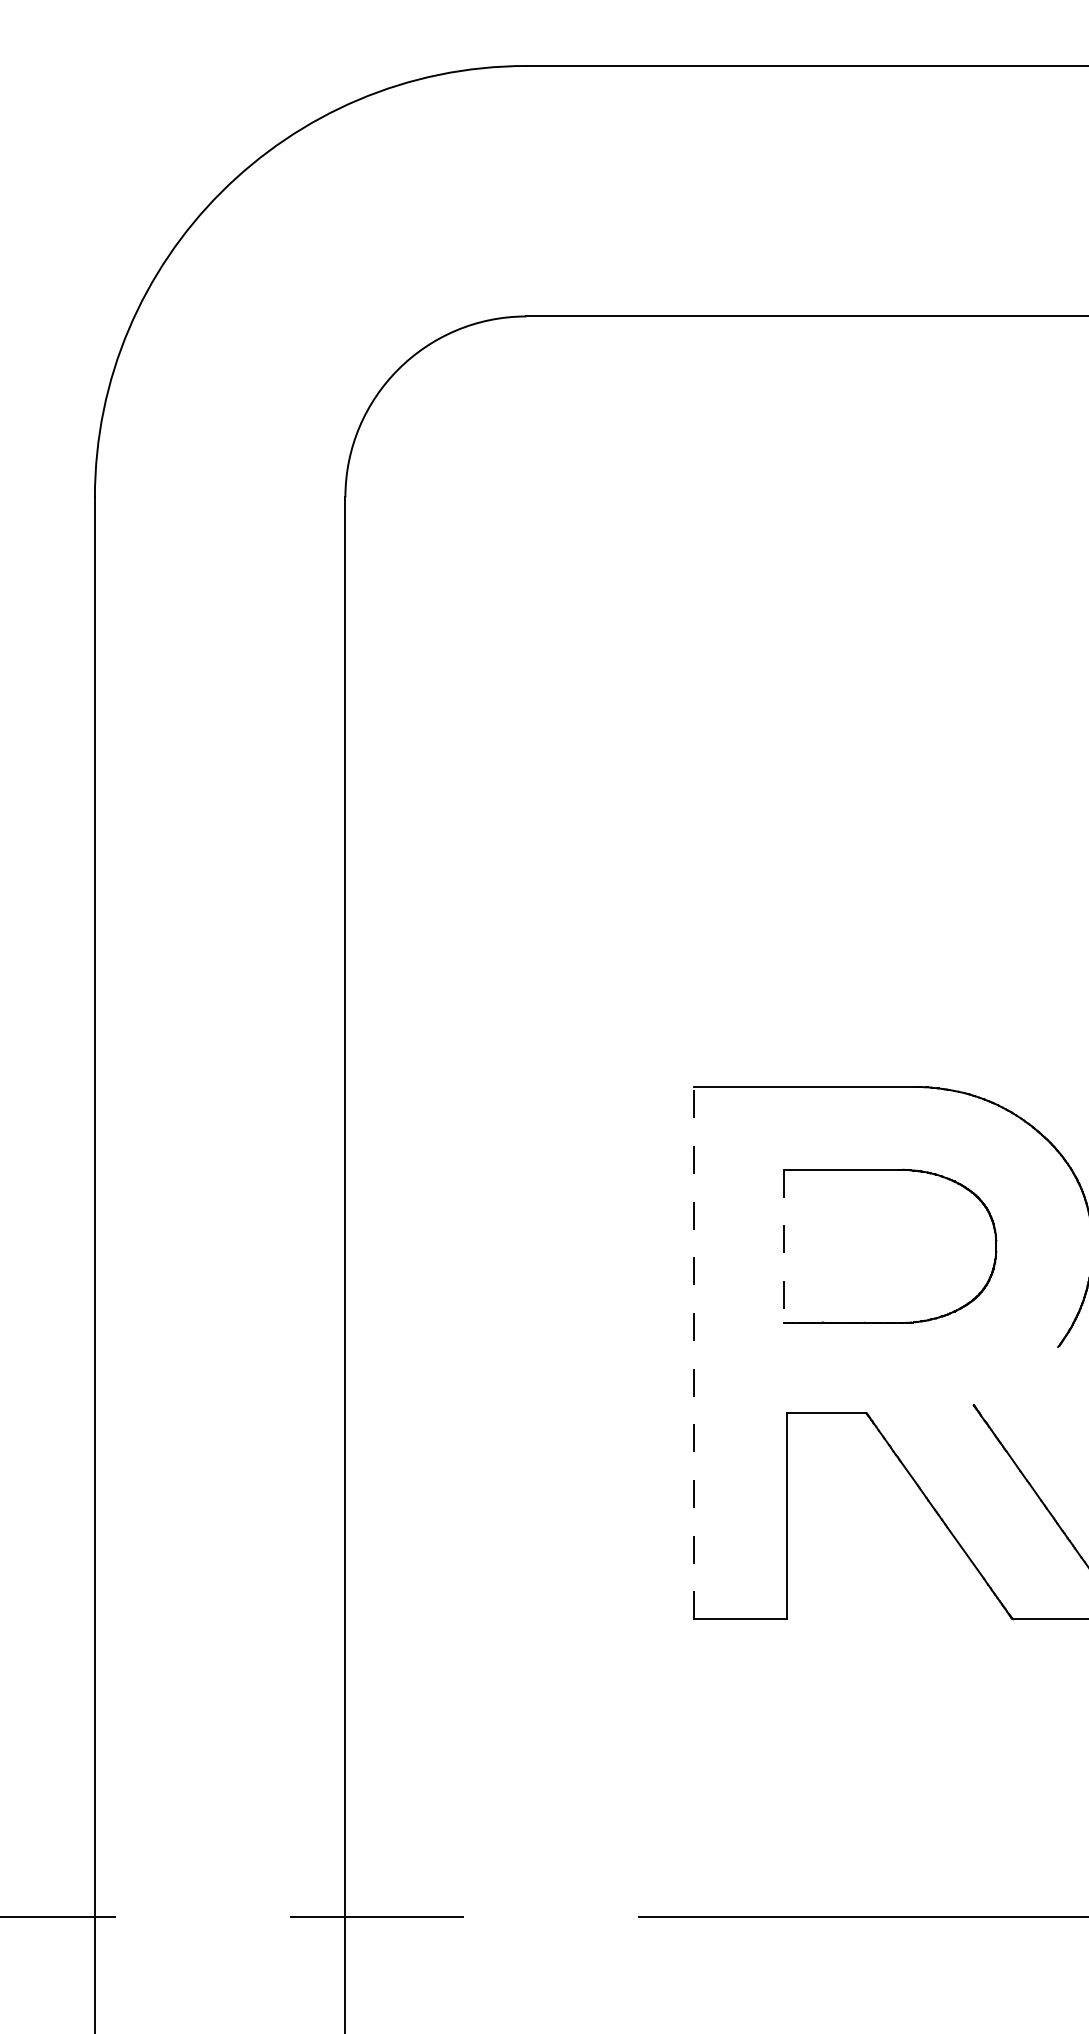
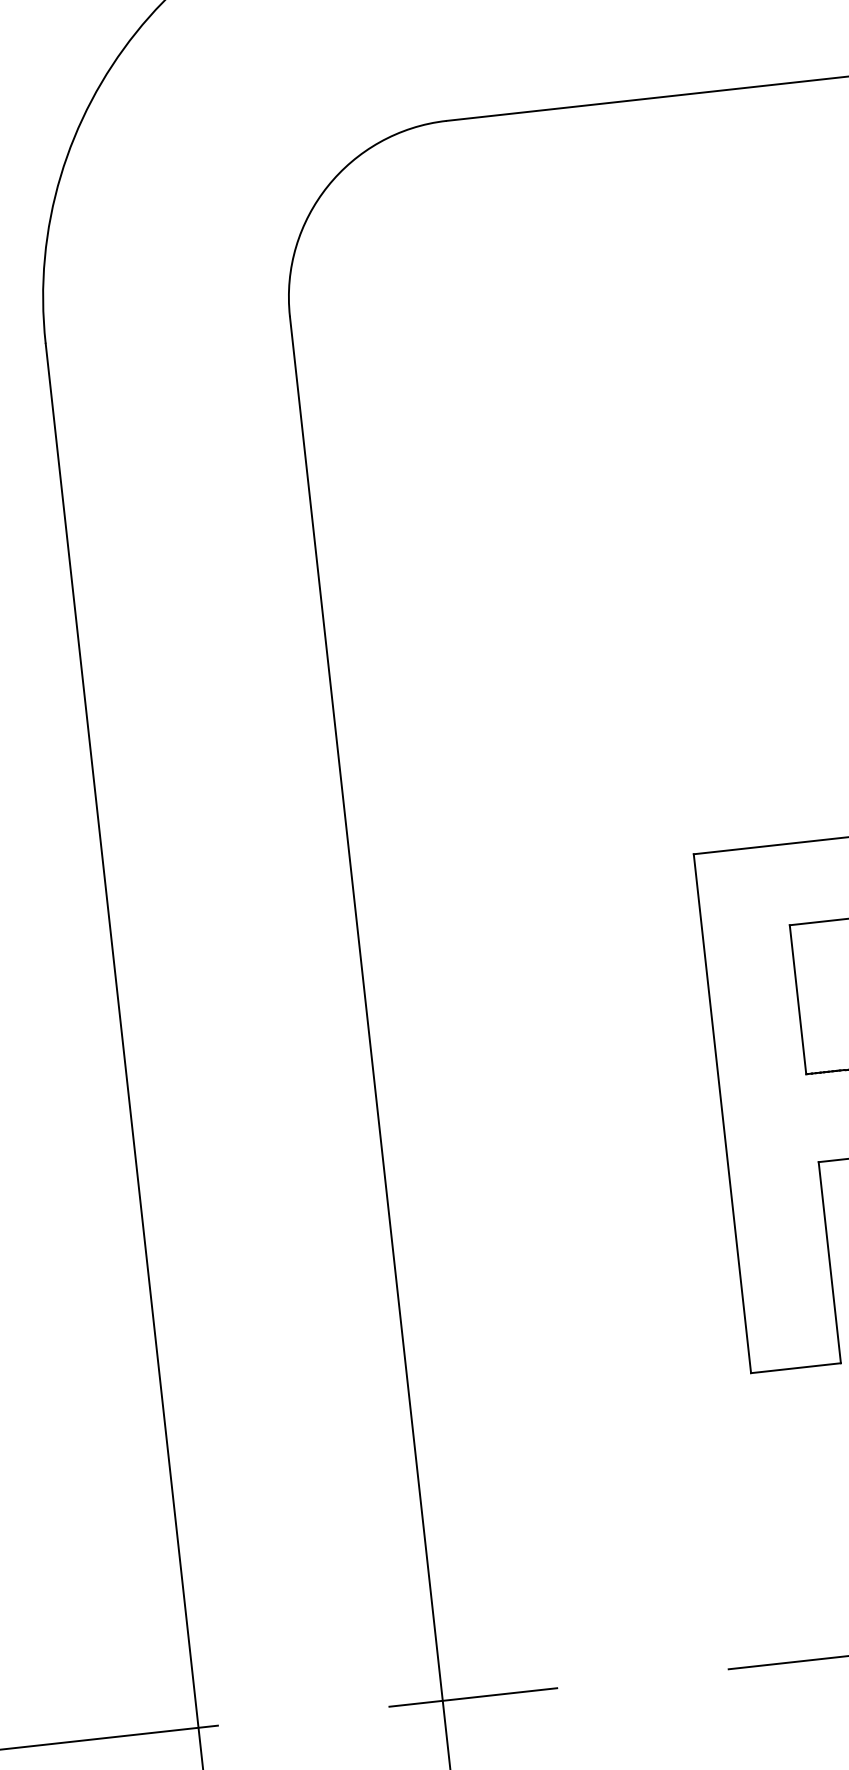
line: (783, 1246) -> (797, 1000), dashed -> solid
line: (694, 1352) -> (722, 1113), dashed -> solid

